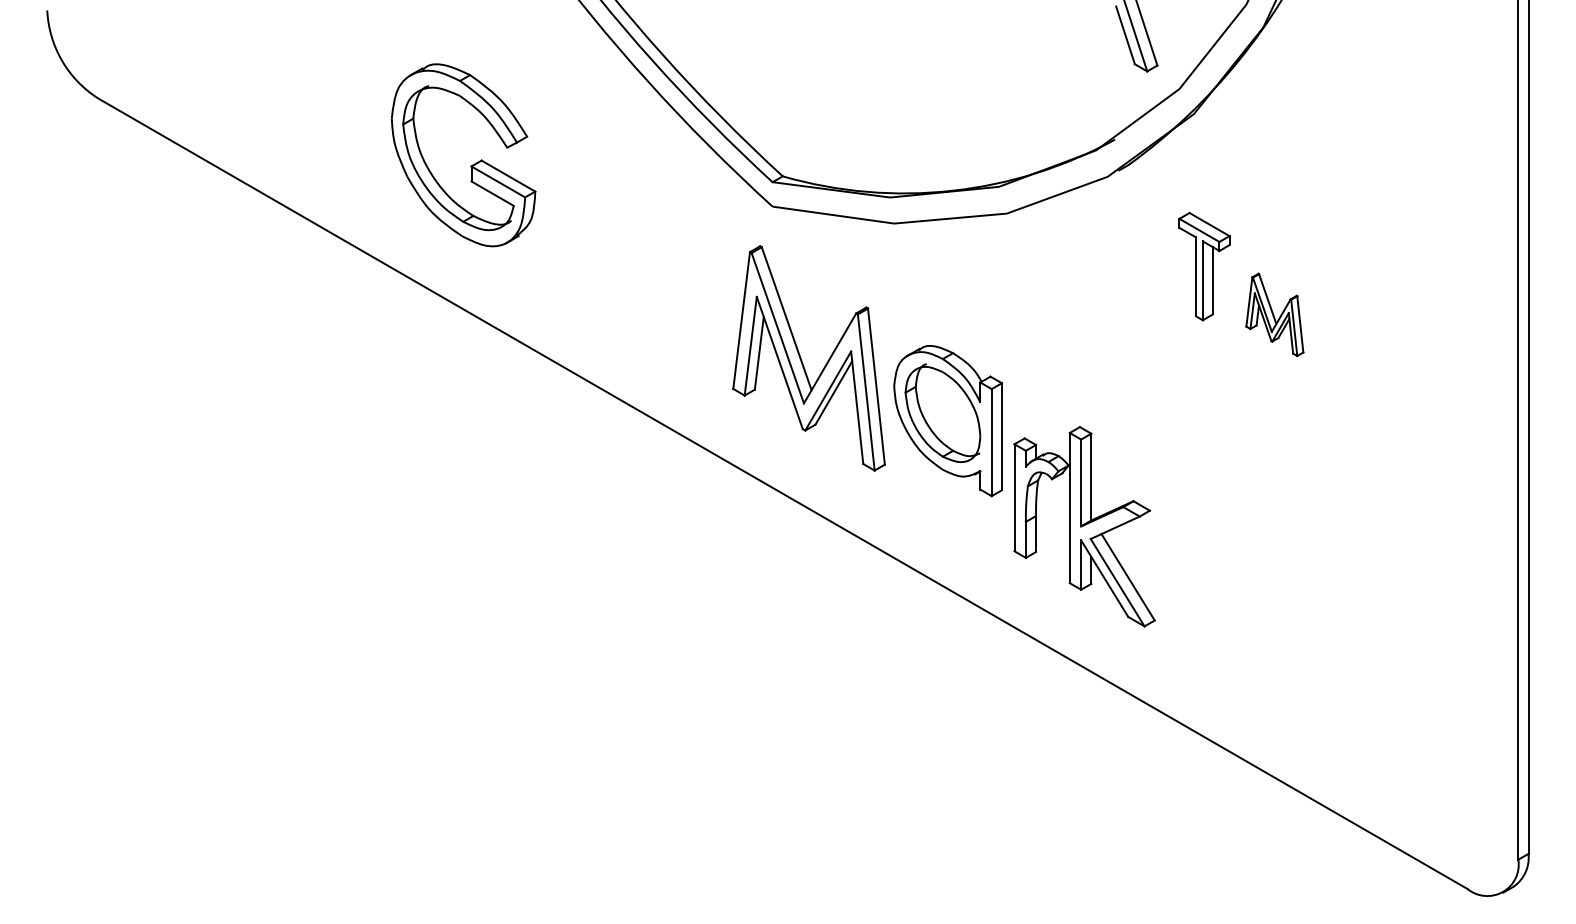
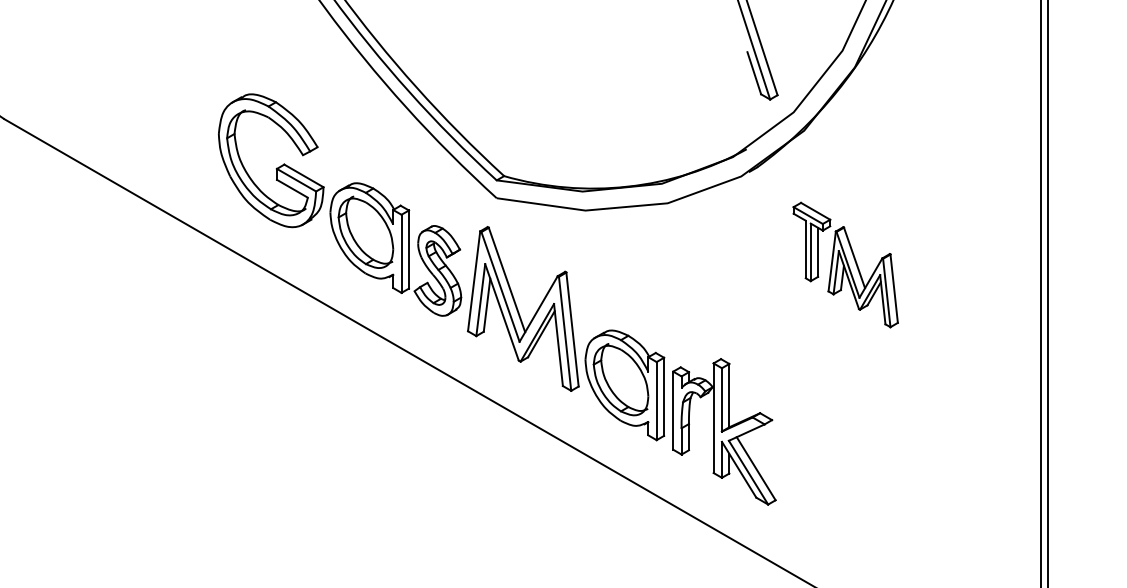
part: (633, 276) -> (395, 249), added
part: (1274, 314) -> (863, 276), size x1.67
part: (947, 421) -> (624, 385), moved

